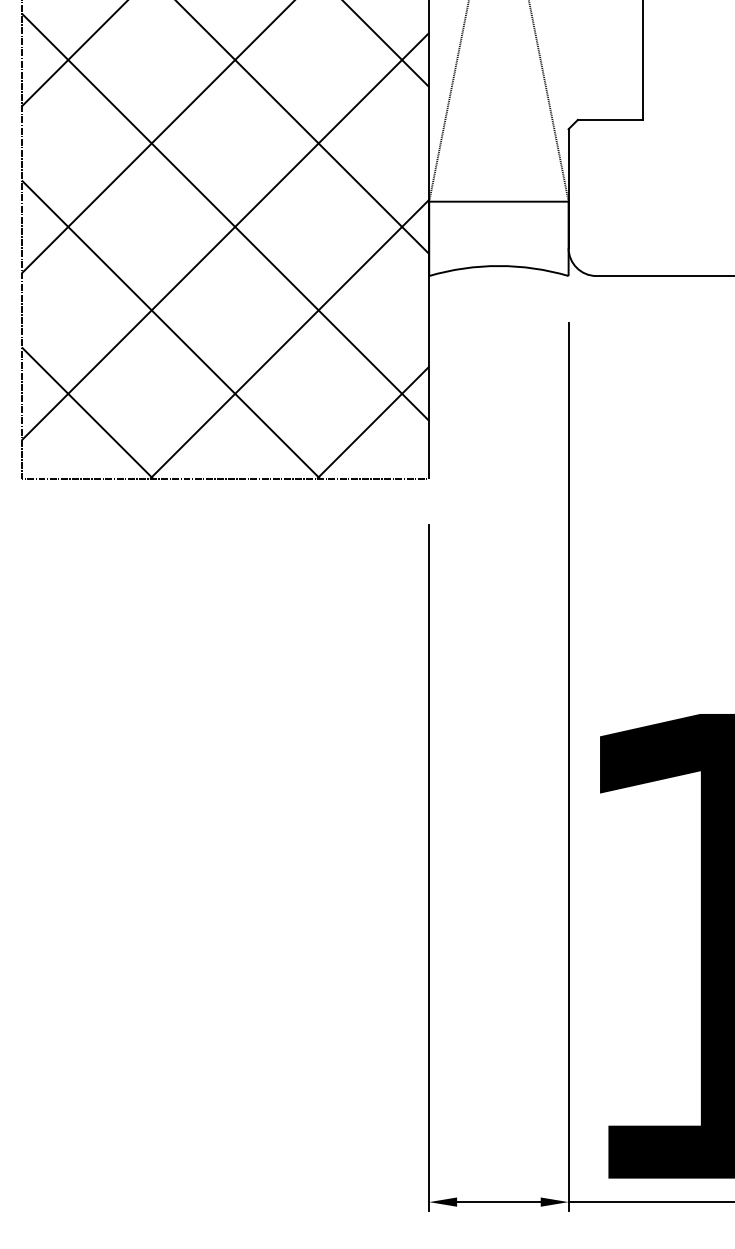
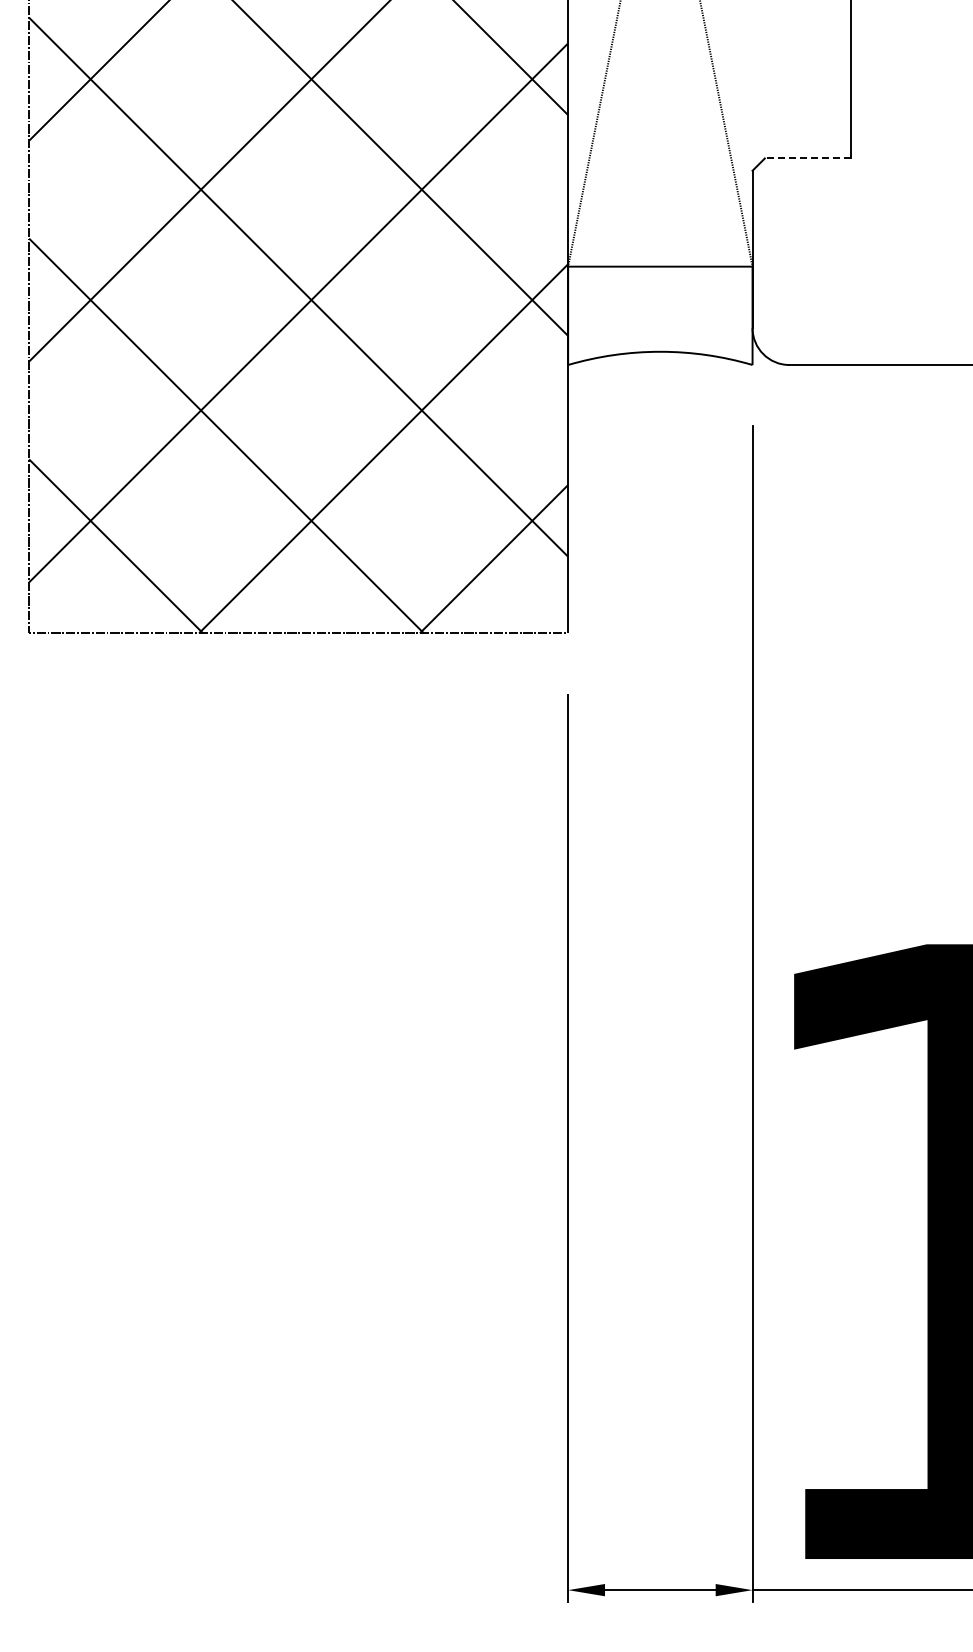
line: (610, 119) -> (807, 158), solid -> dashed

